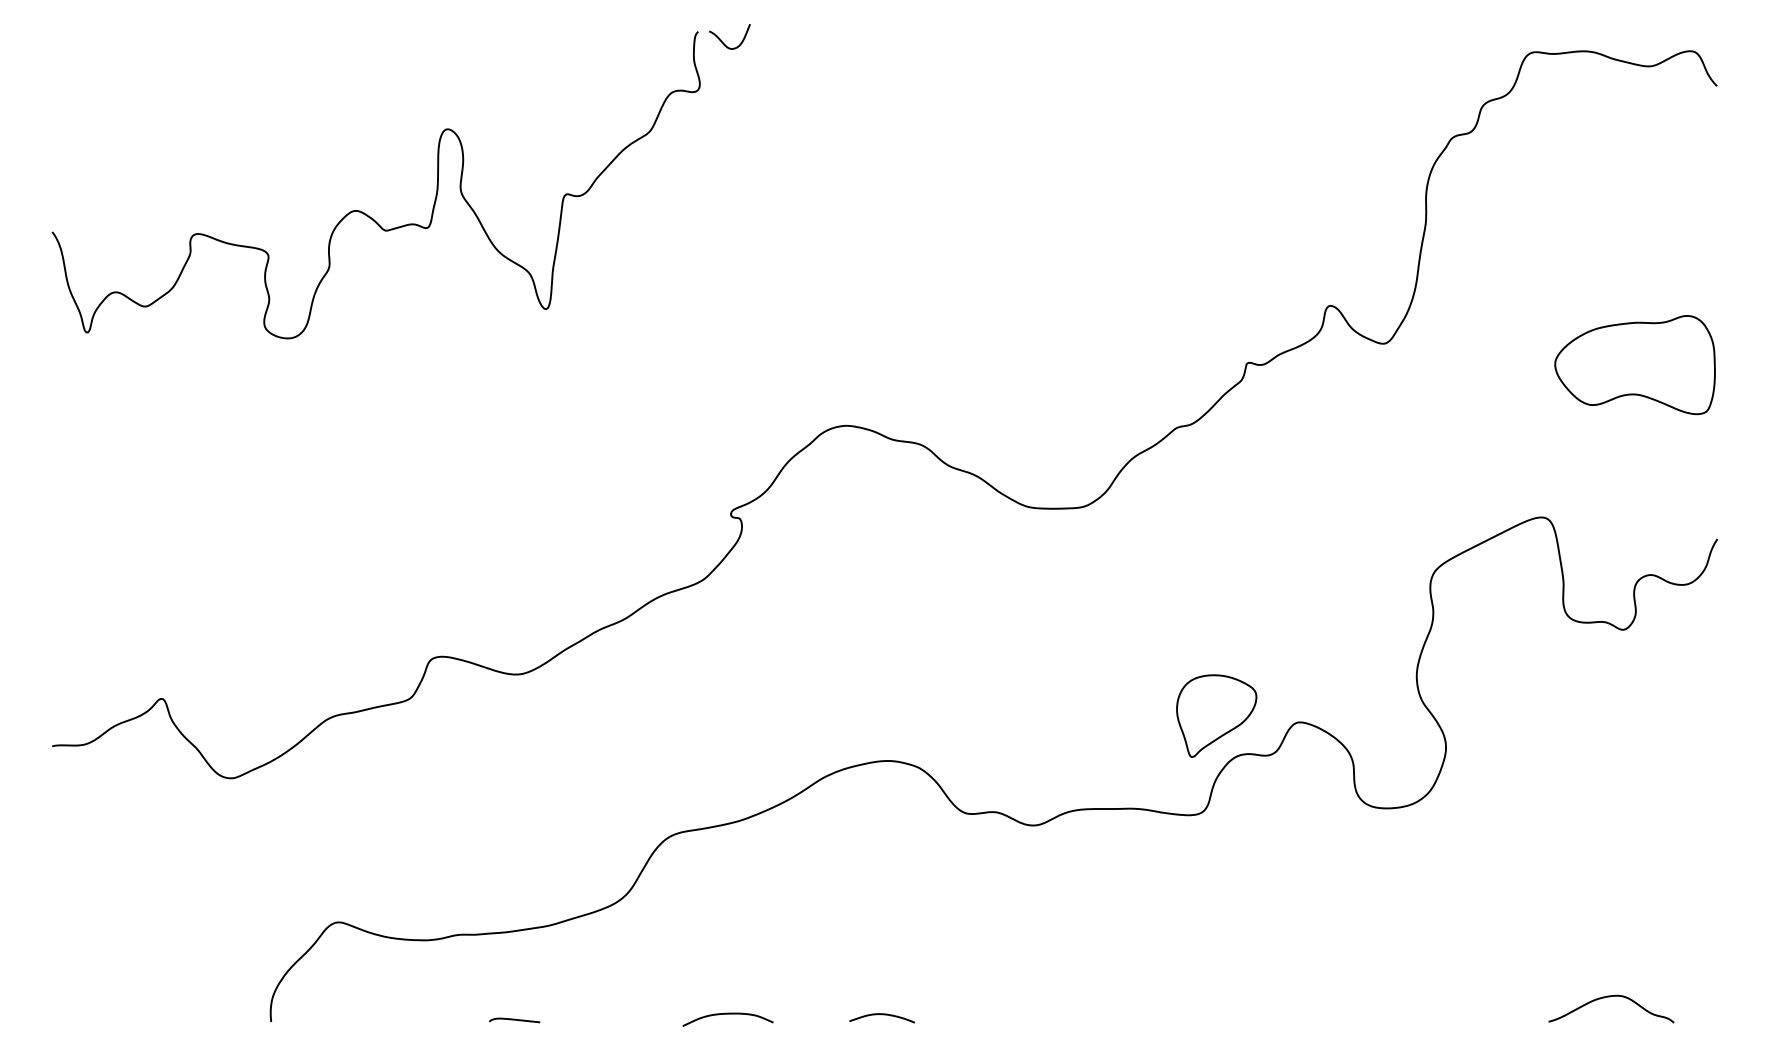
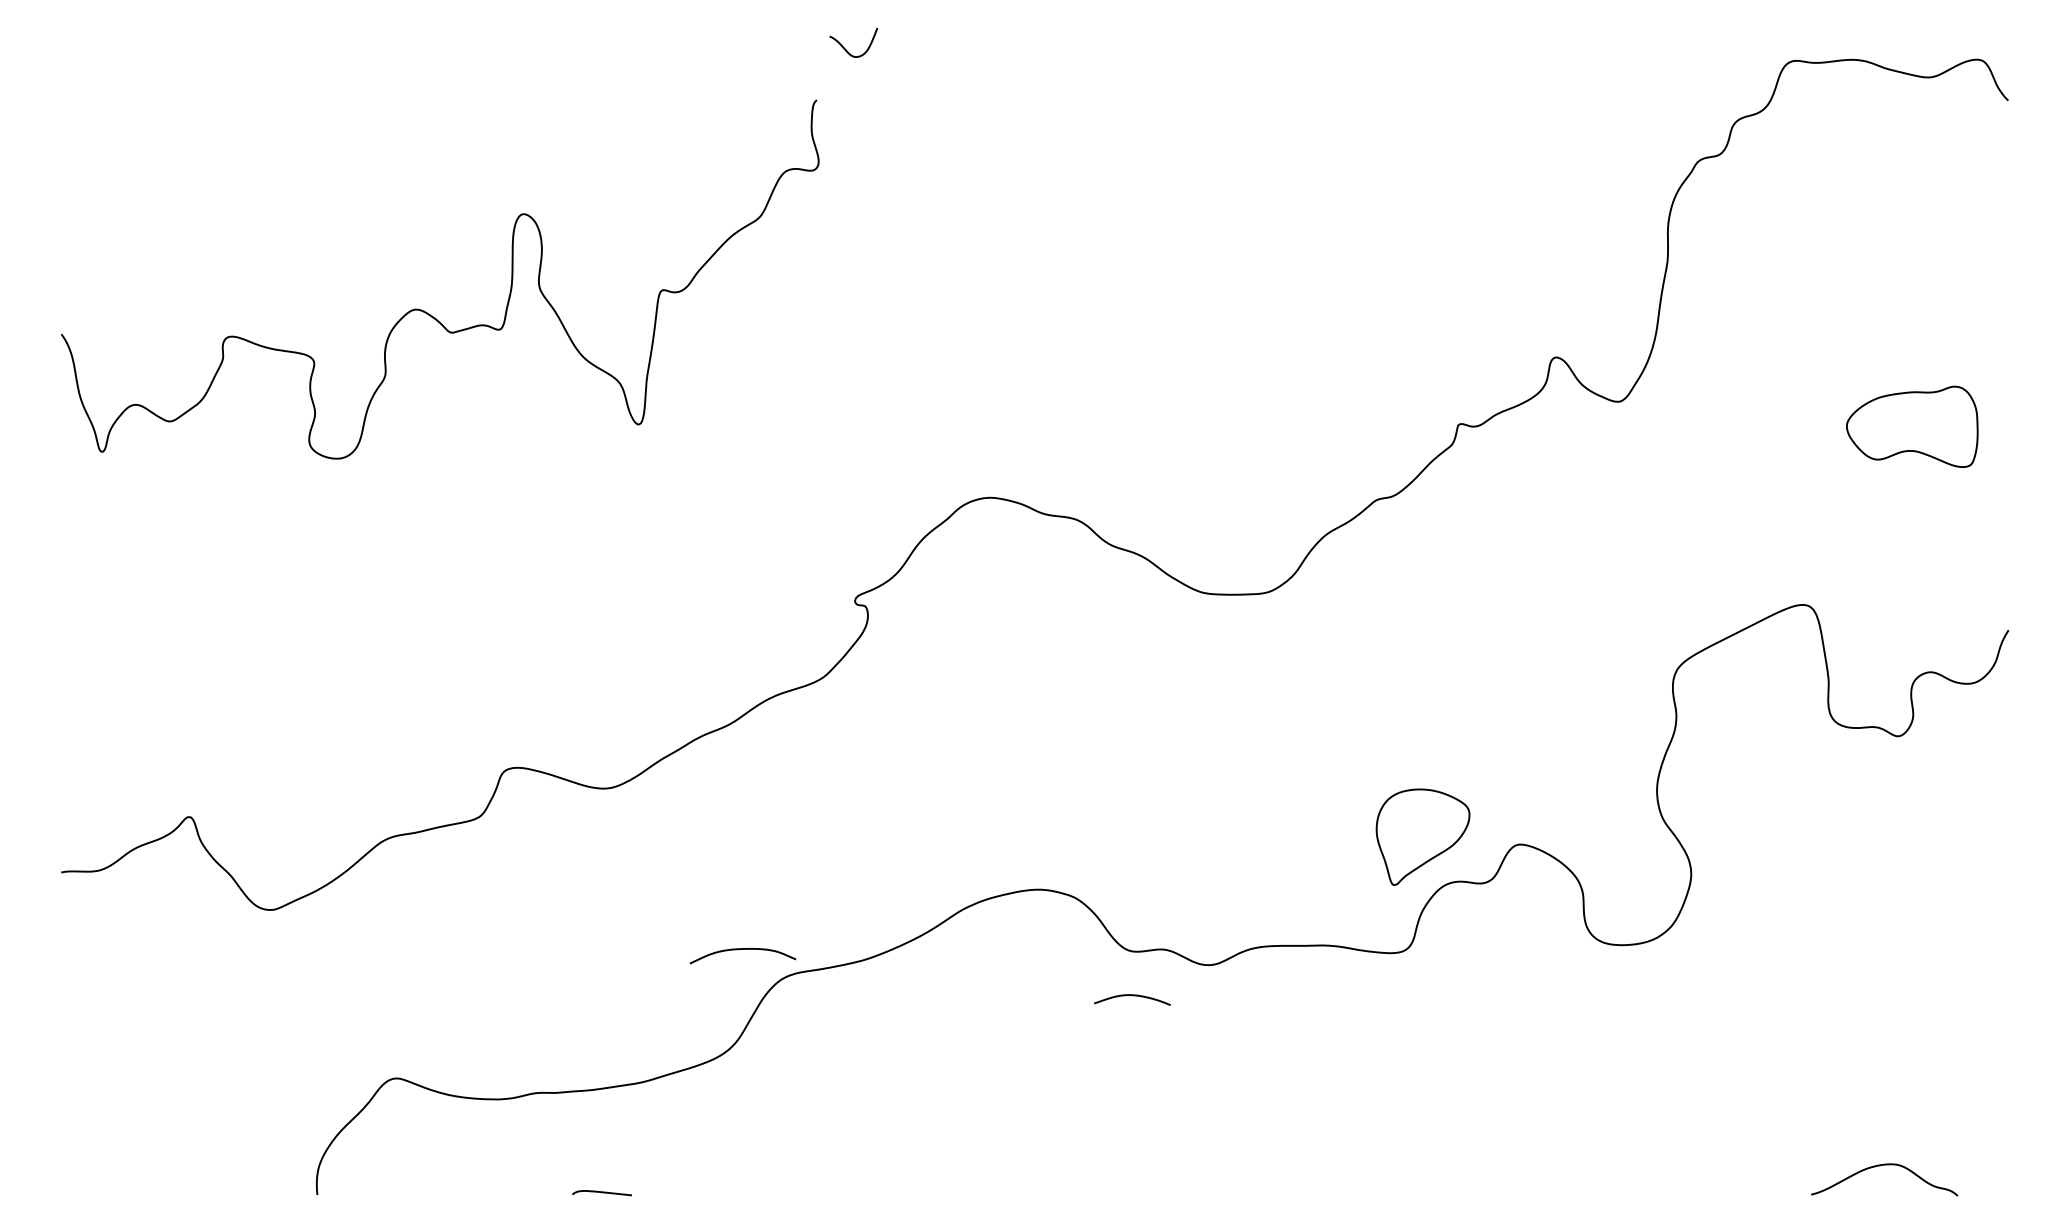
curve: (362, 211) -> (424, 310), moved
part: (1634, 365) -> (1911, 427), size x0.7
curve: (727, 1014) -> (742, 949), moved
curve: (881, 1015) -> (1131, 996), moved

